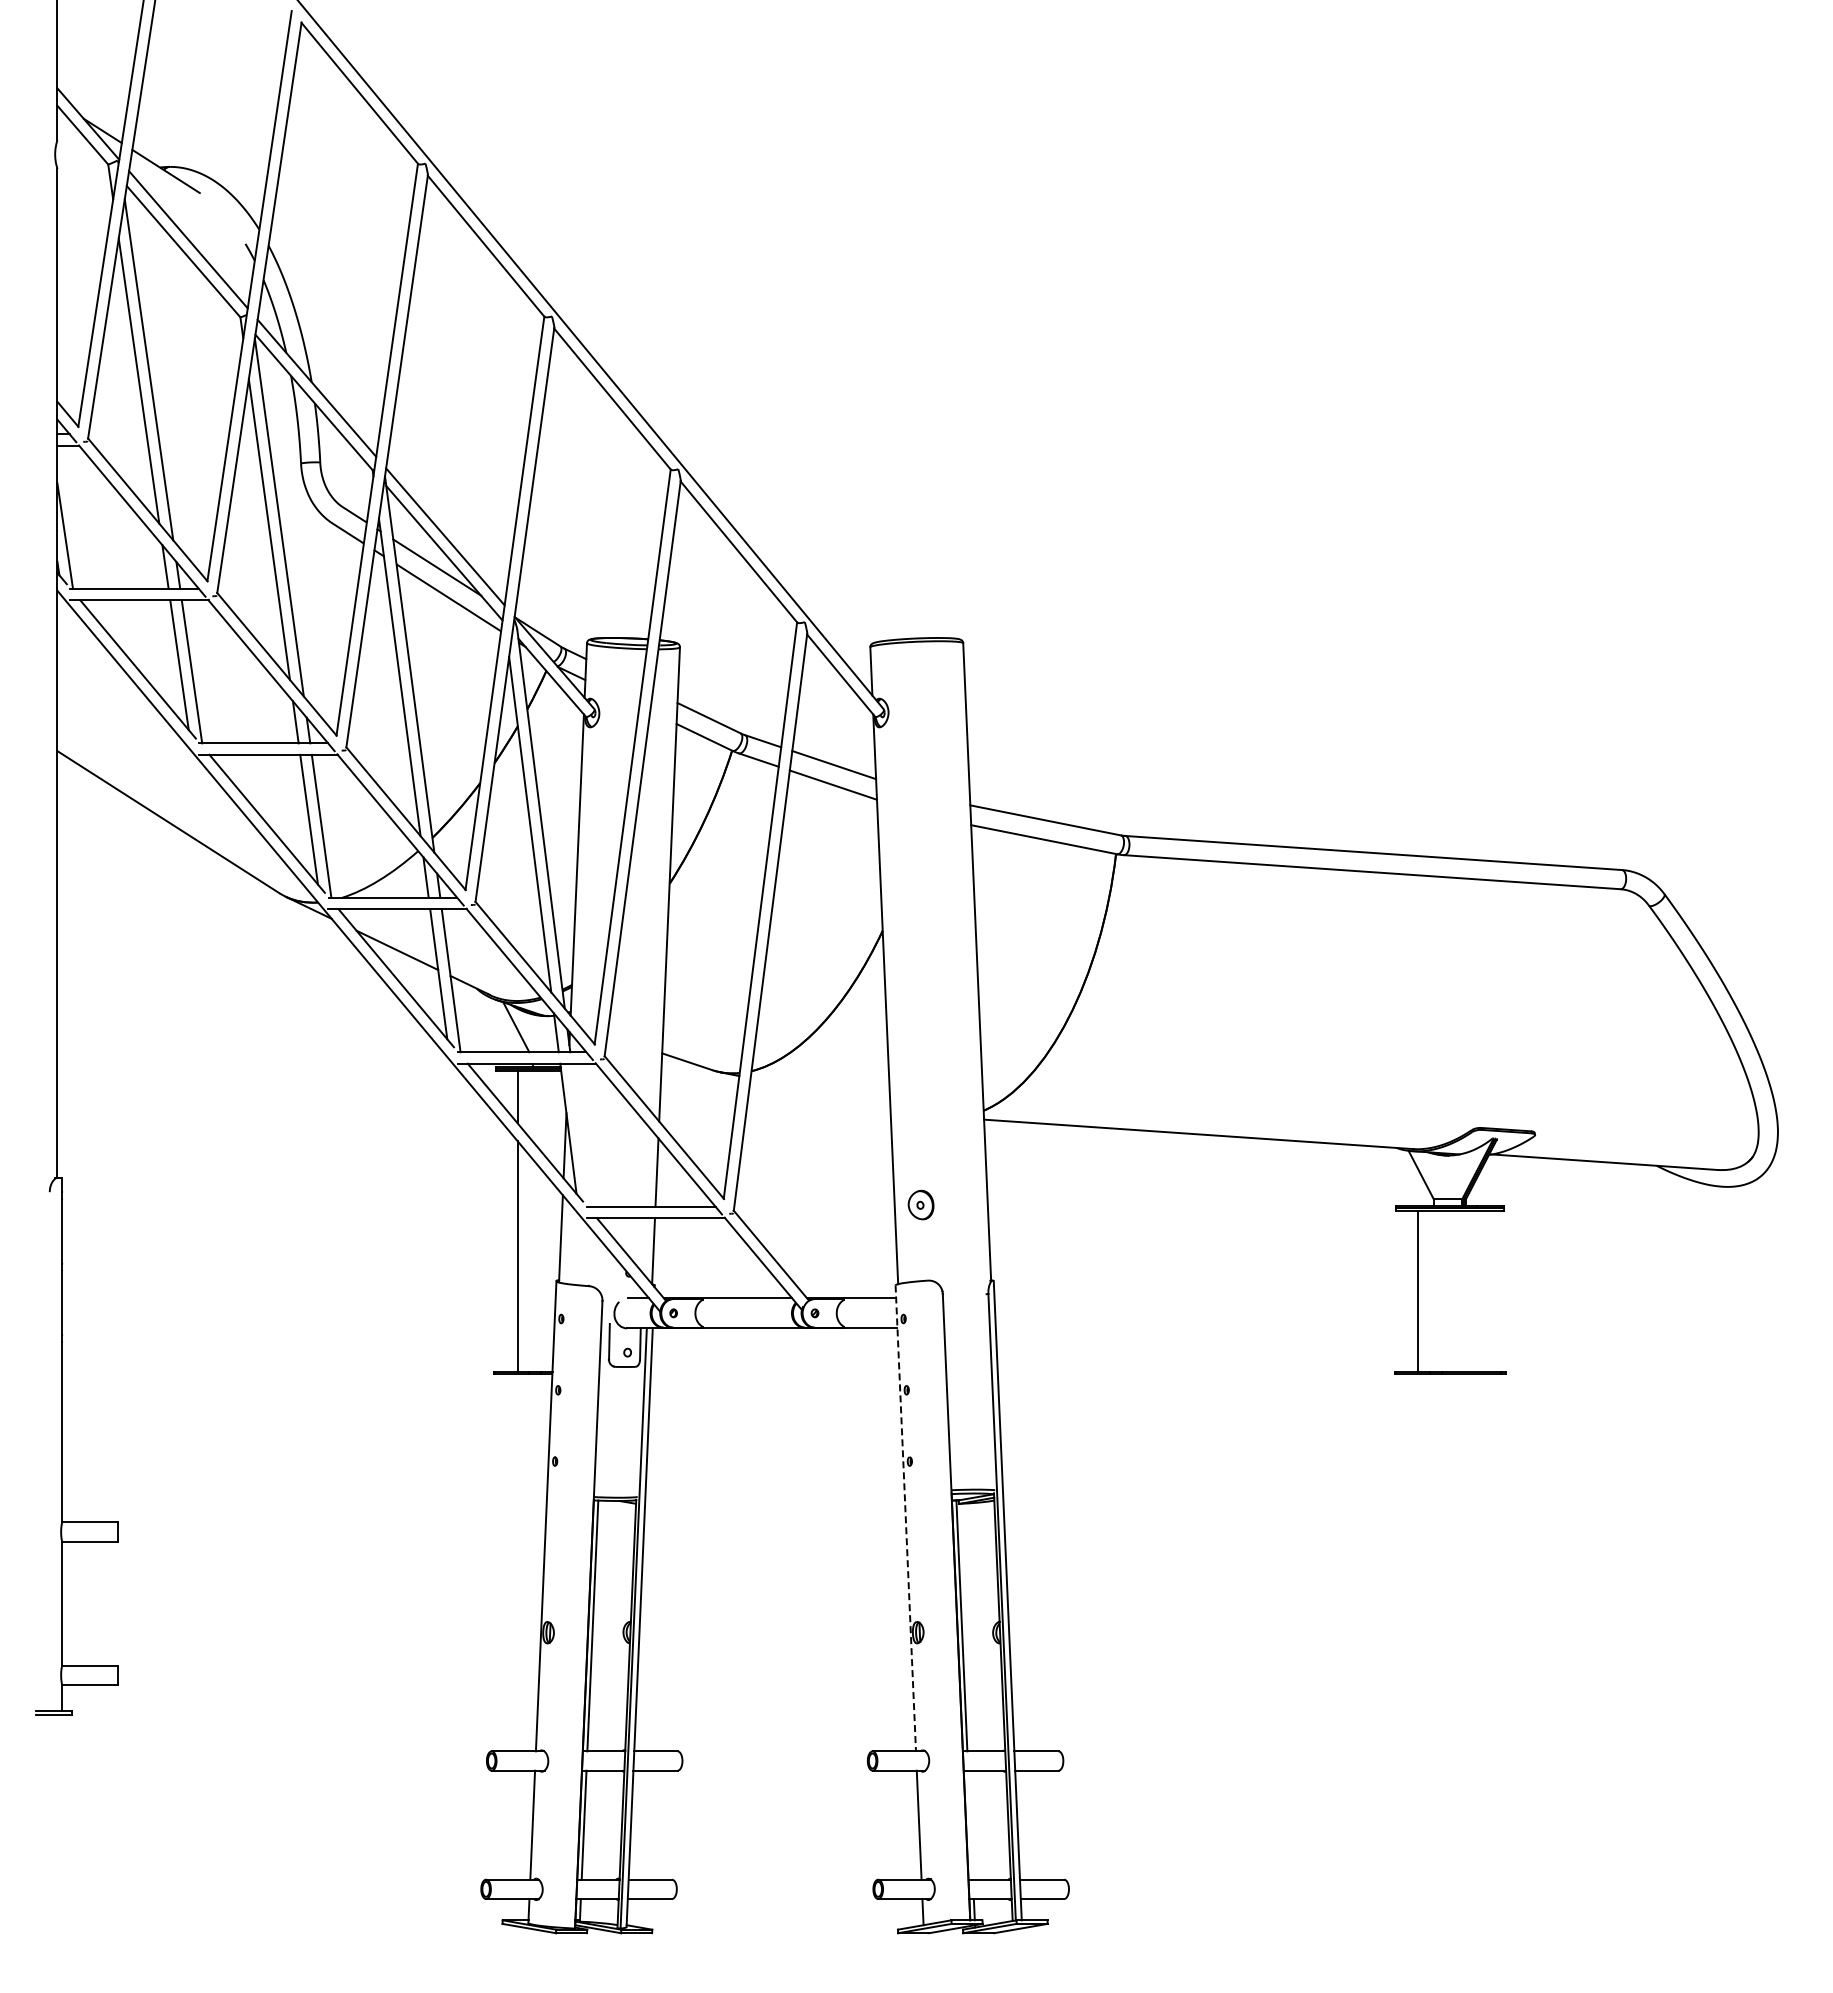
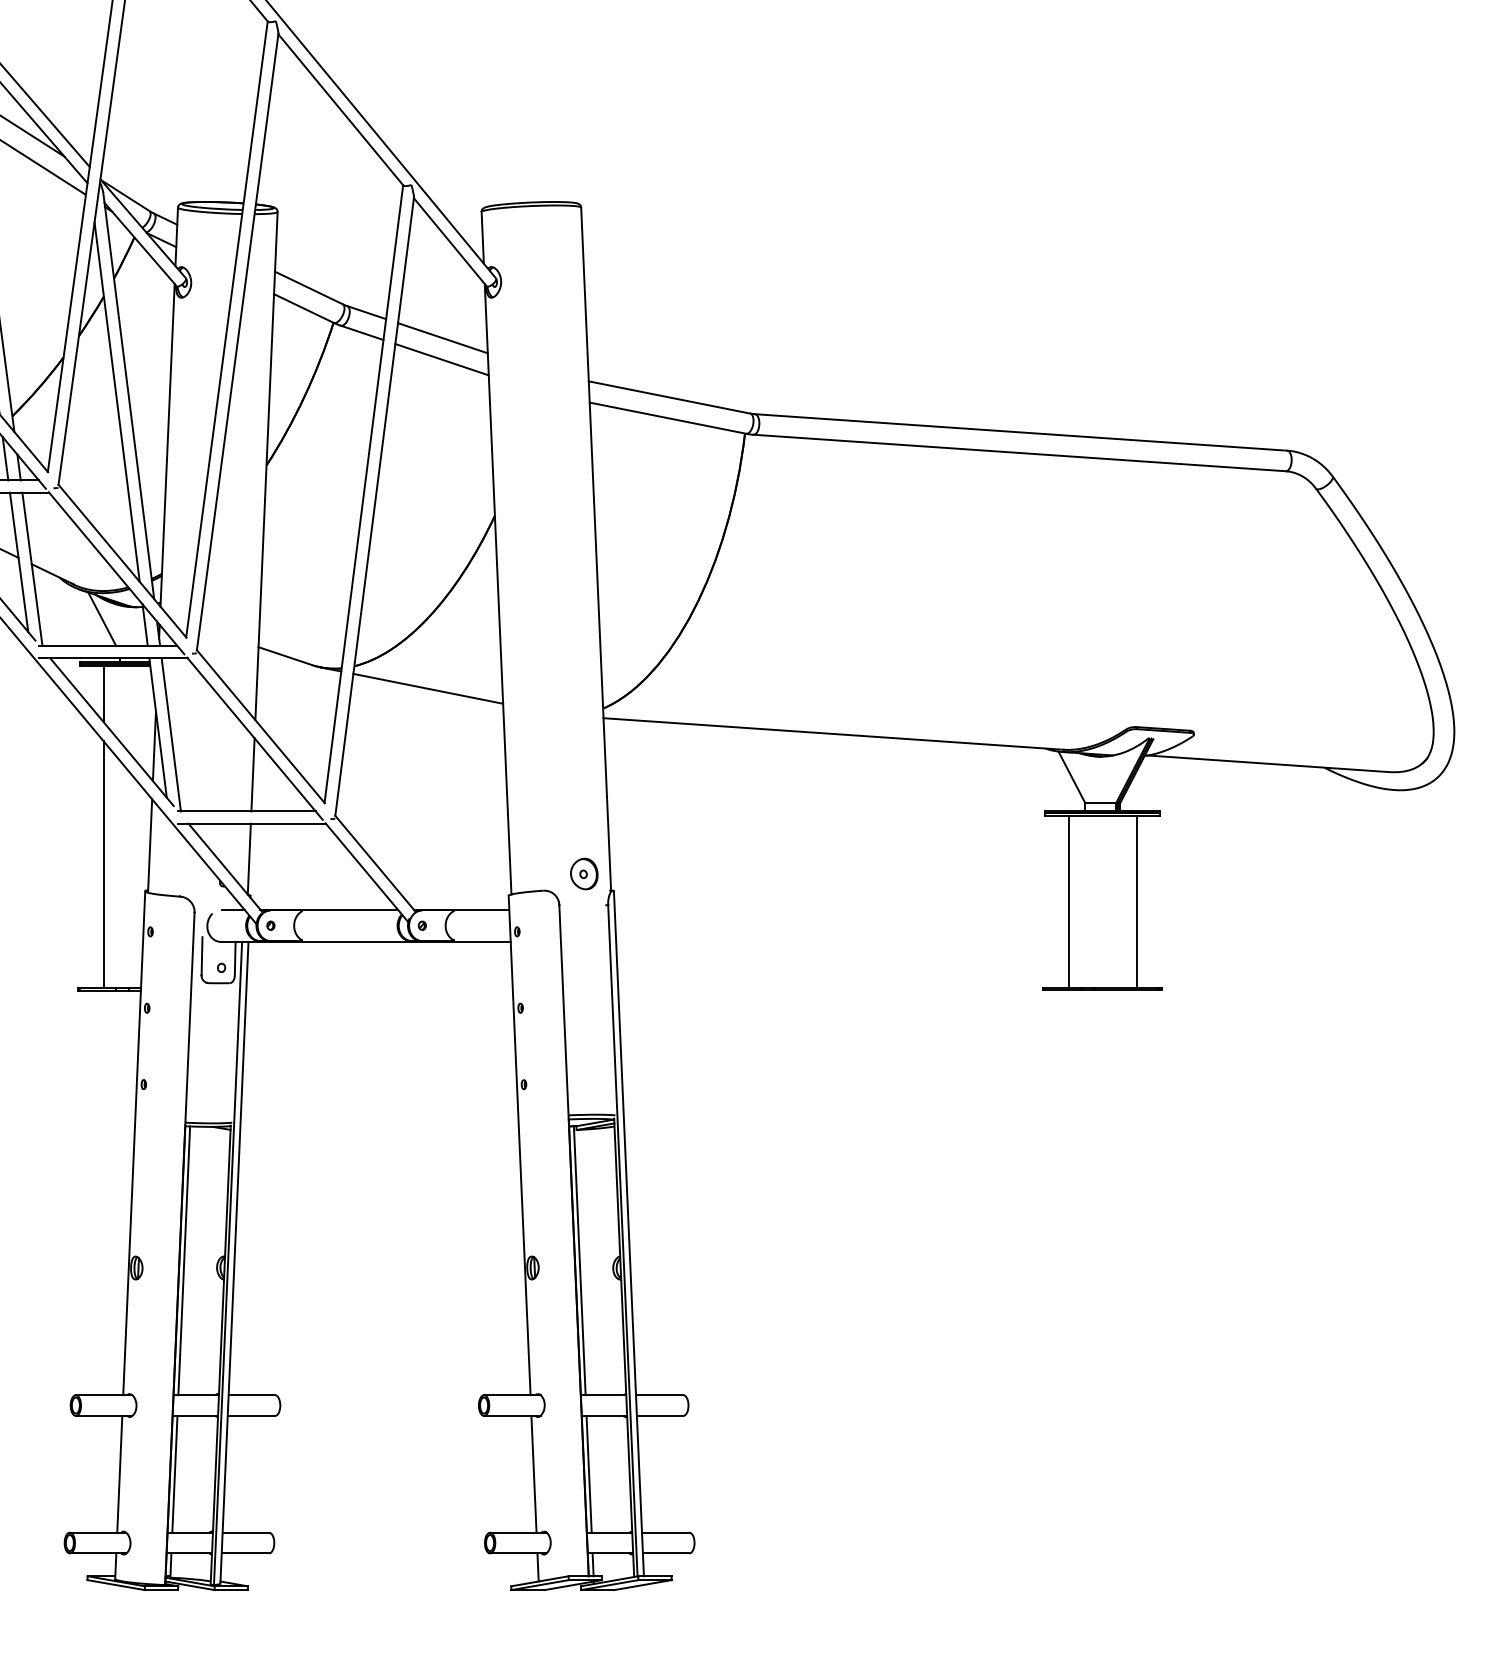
line: (820, 1092) -> (428, 689), added
line: (580, 1134) -> (171, 734), added
part: (920, 1204) -> (583, 873), moved
line: (1481, 1290) -> (1136, 901), added
line: (905, 1518) -> (519, 1145), dashed -> solid
line: (970, 1824) -> (588, 1473), added

